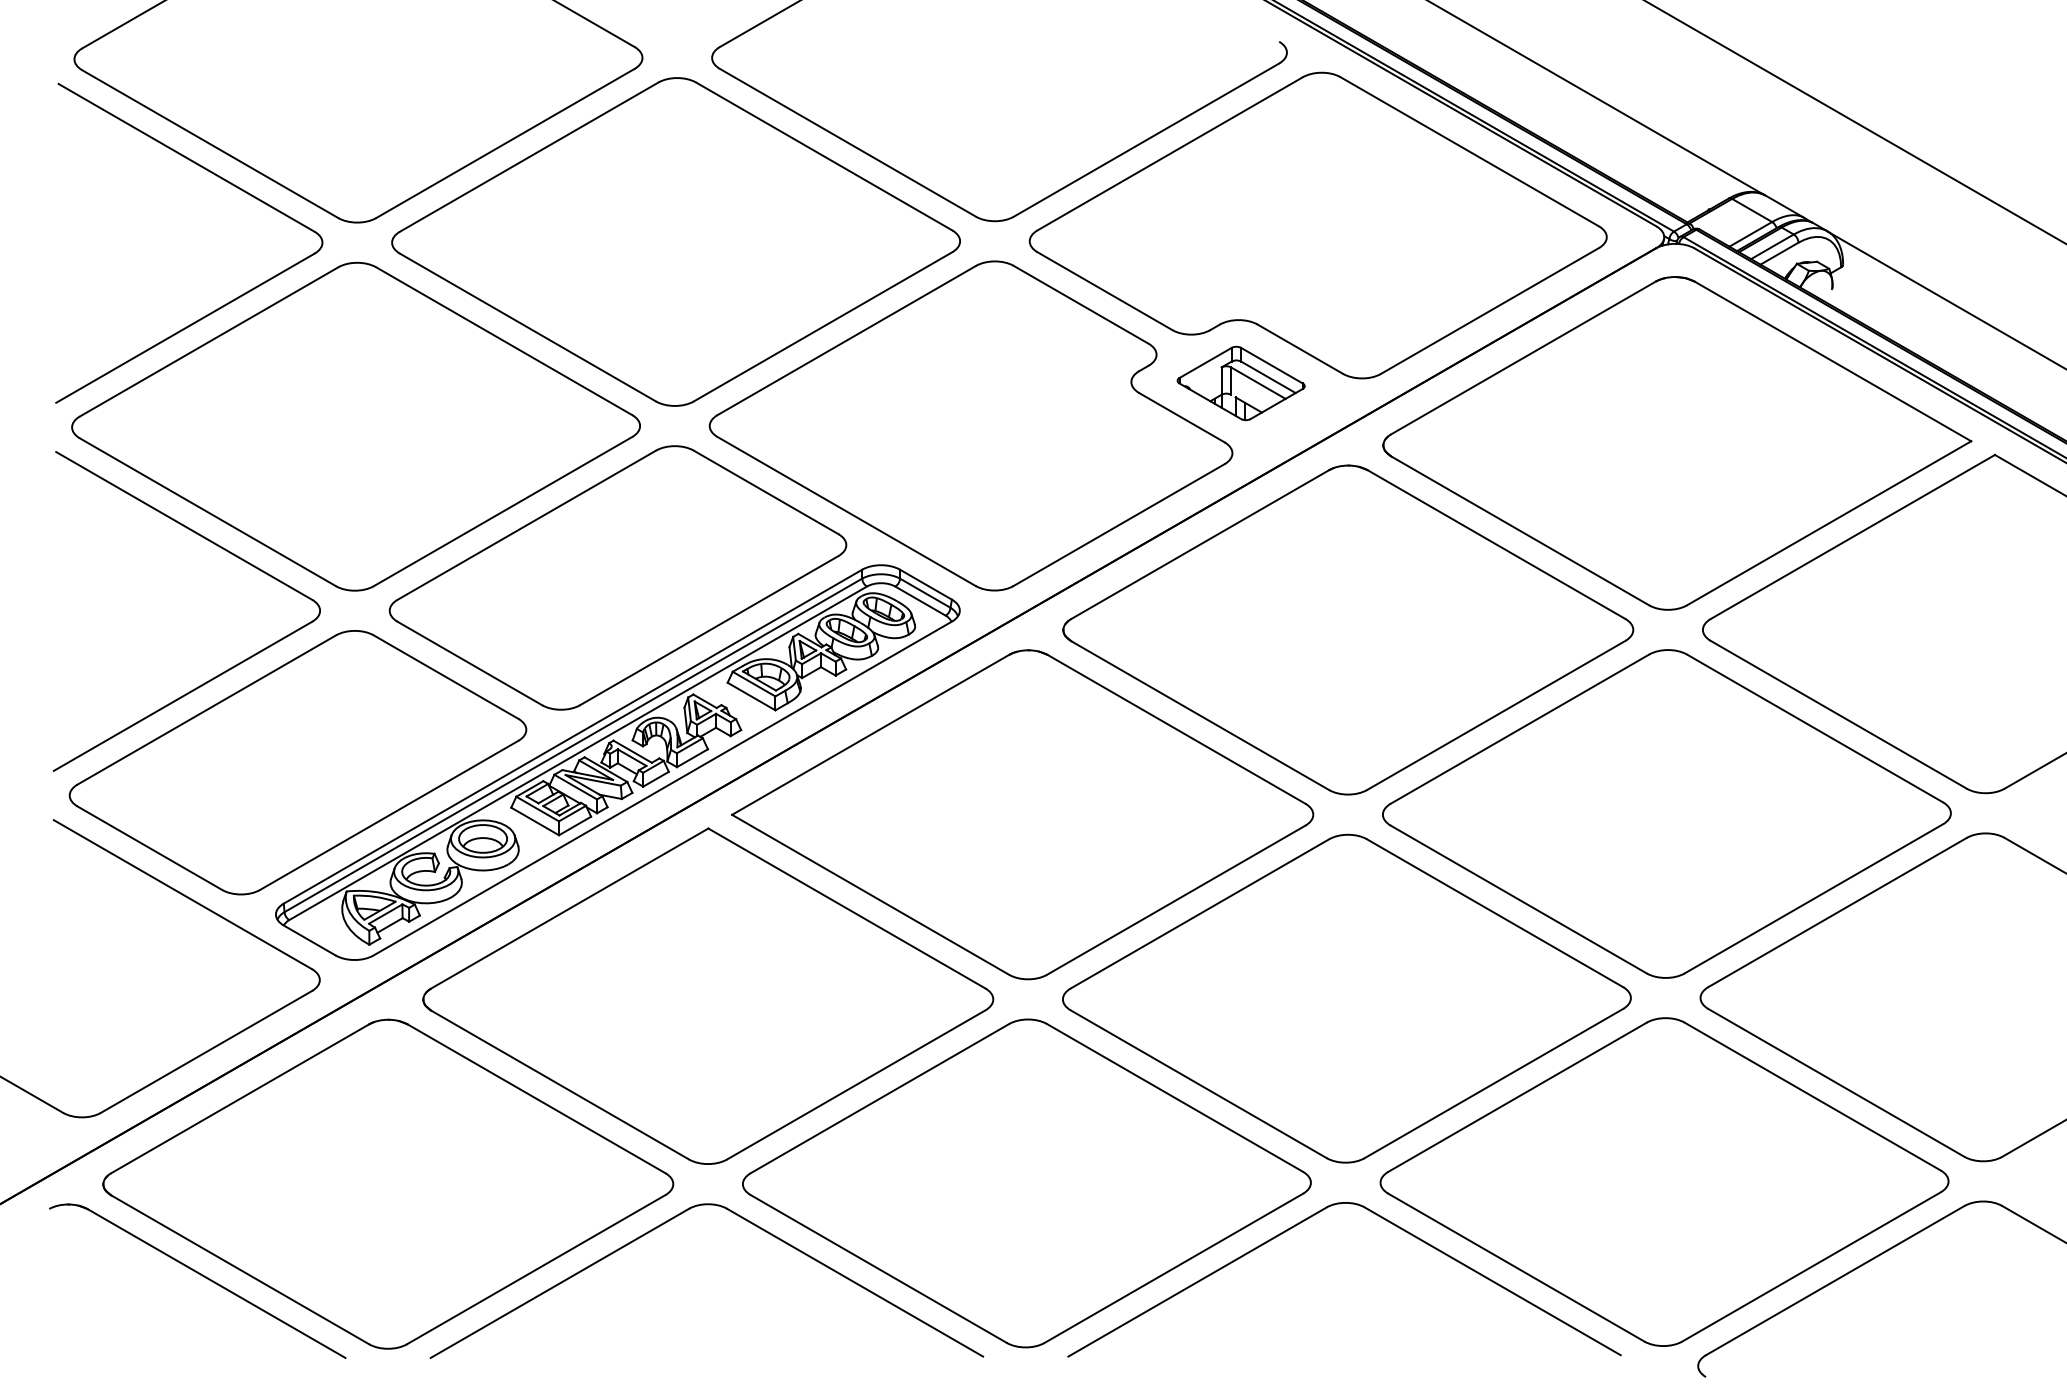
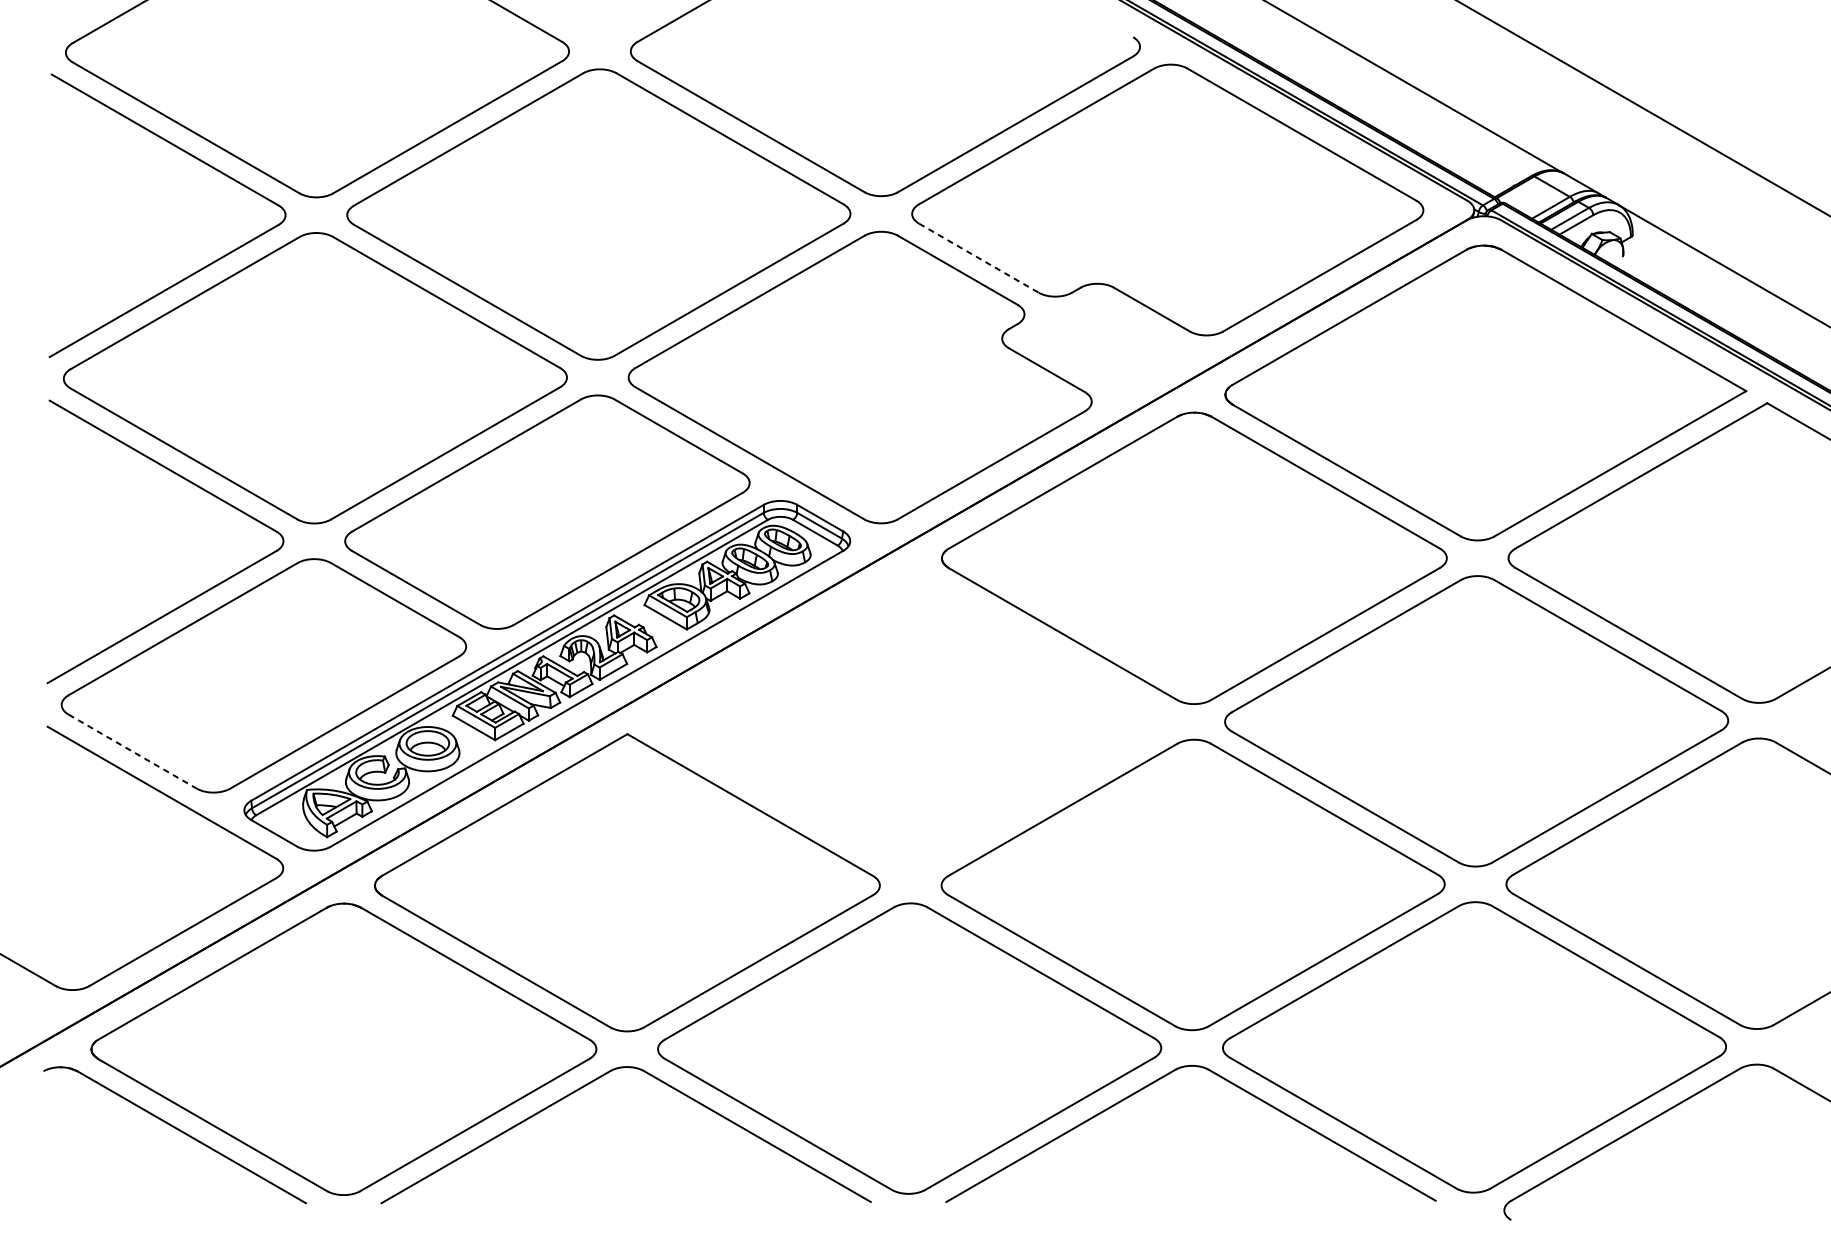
line: (1105, 291) -> (979, 258), solid -> dashed
part: (1240, 383) -> (1098, 339), removed
part: (1022, 814) -> (905, 721), removed
line: (149, 848) -> (132, 751), solid -> dashed

